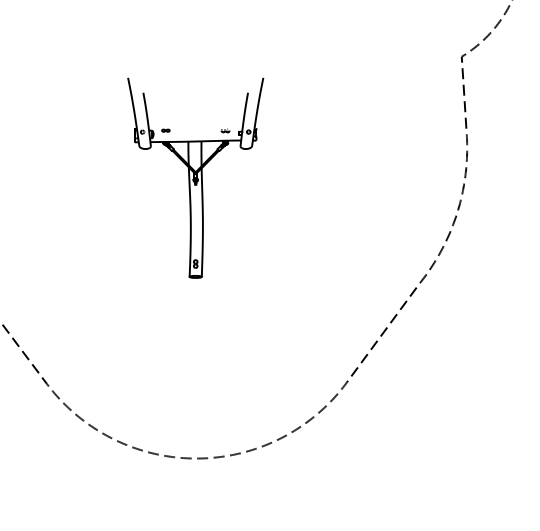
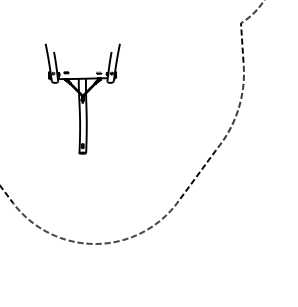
part: (195, 177) -> (82, 98), moved

